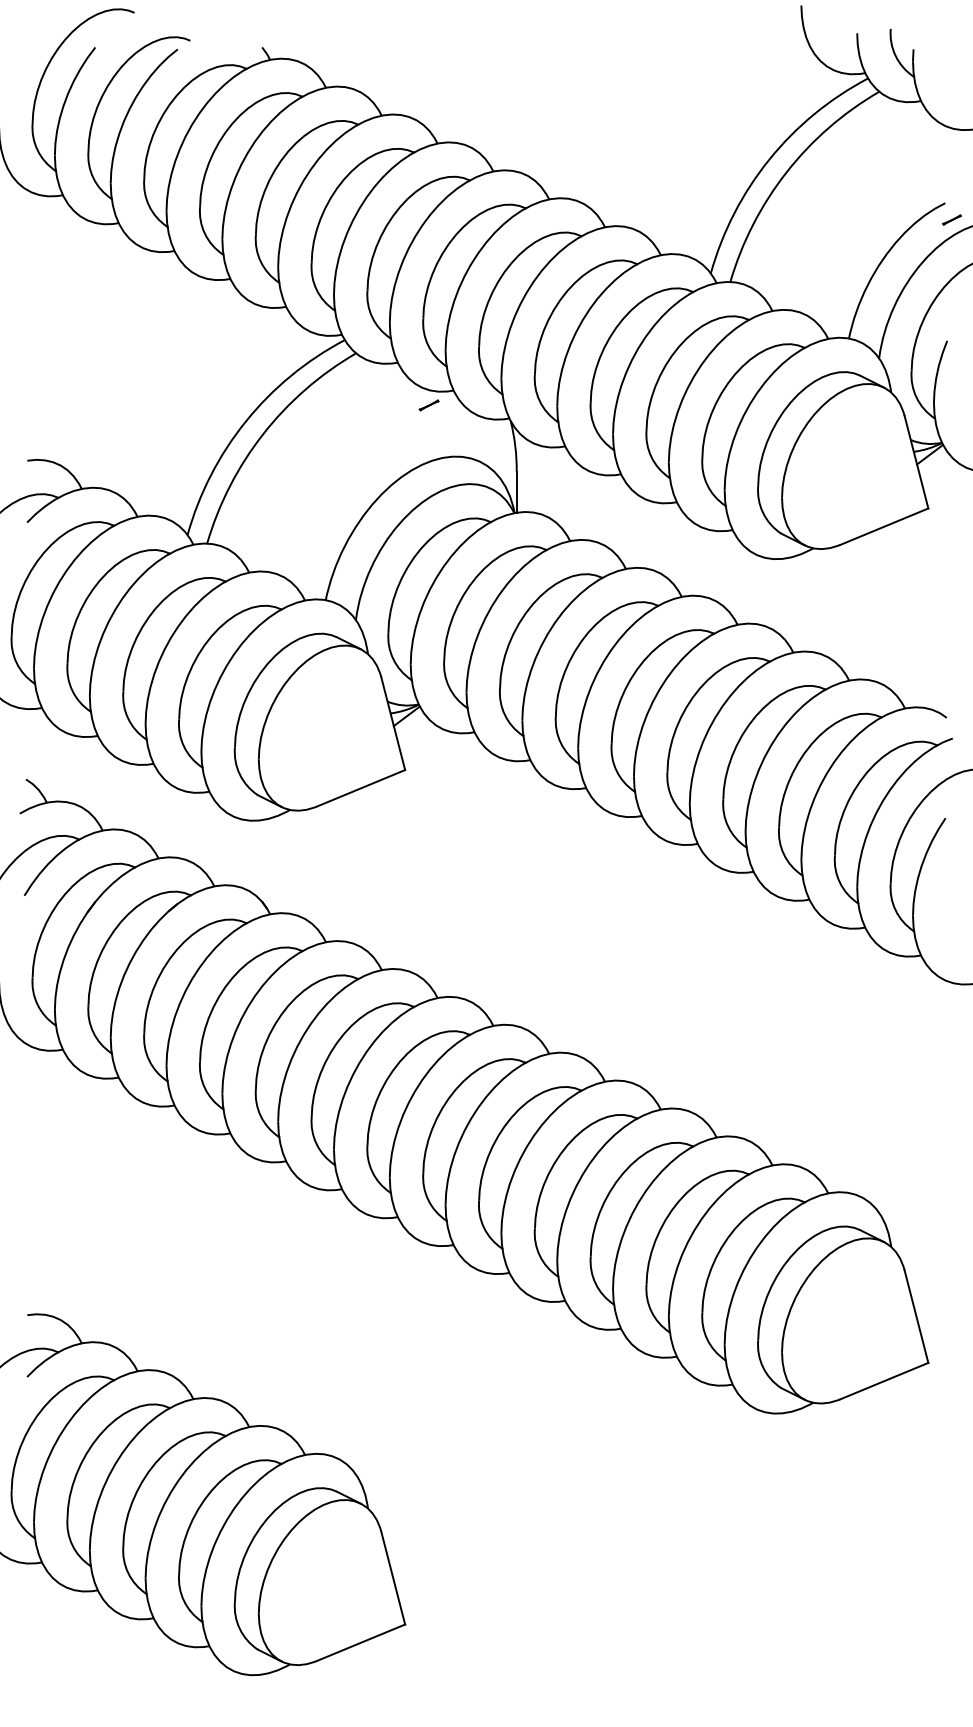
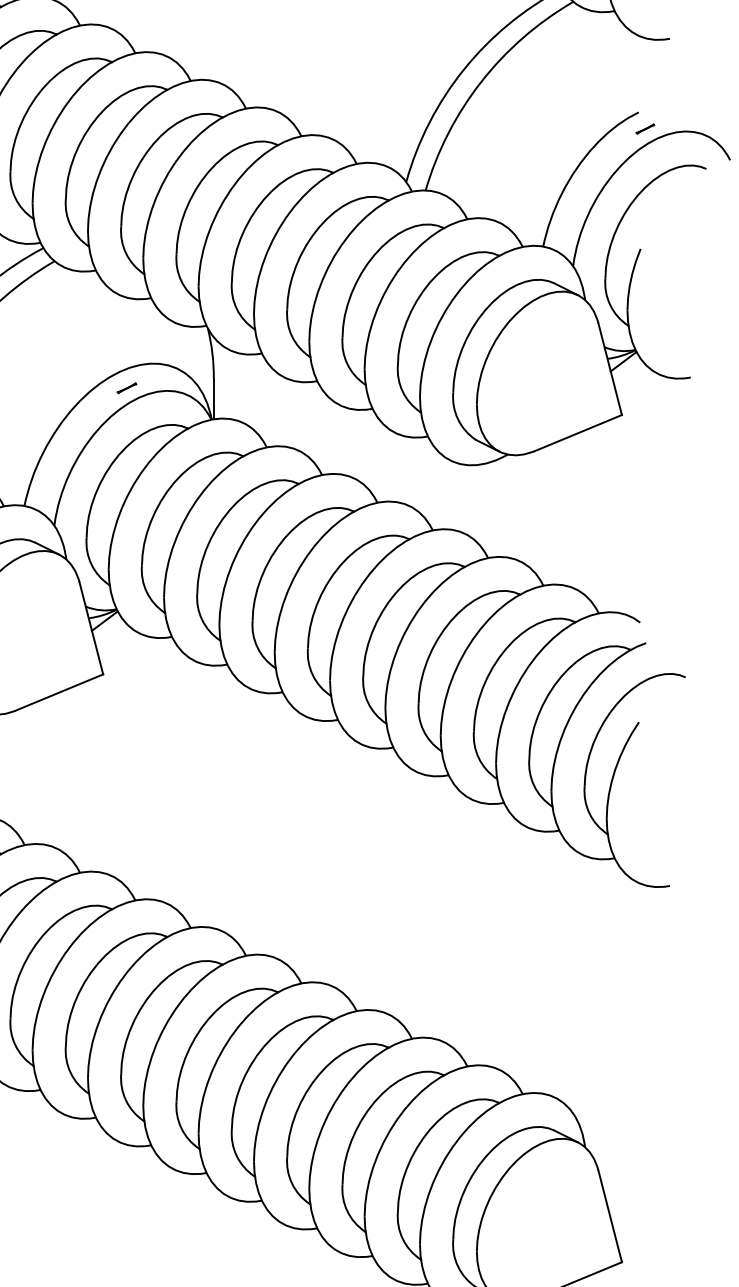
line: (428, 405) -> (126, 388), moved

